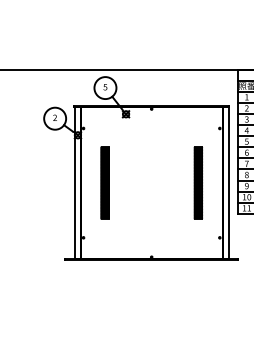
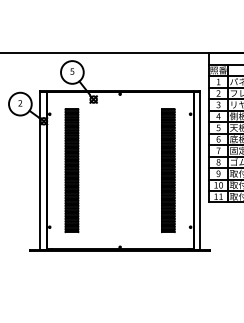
part: (104, 182) -> (71, 170), size x1.67
part: (198, 182) -> (168, 170), size x1.67

